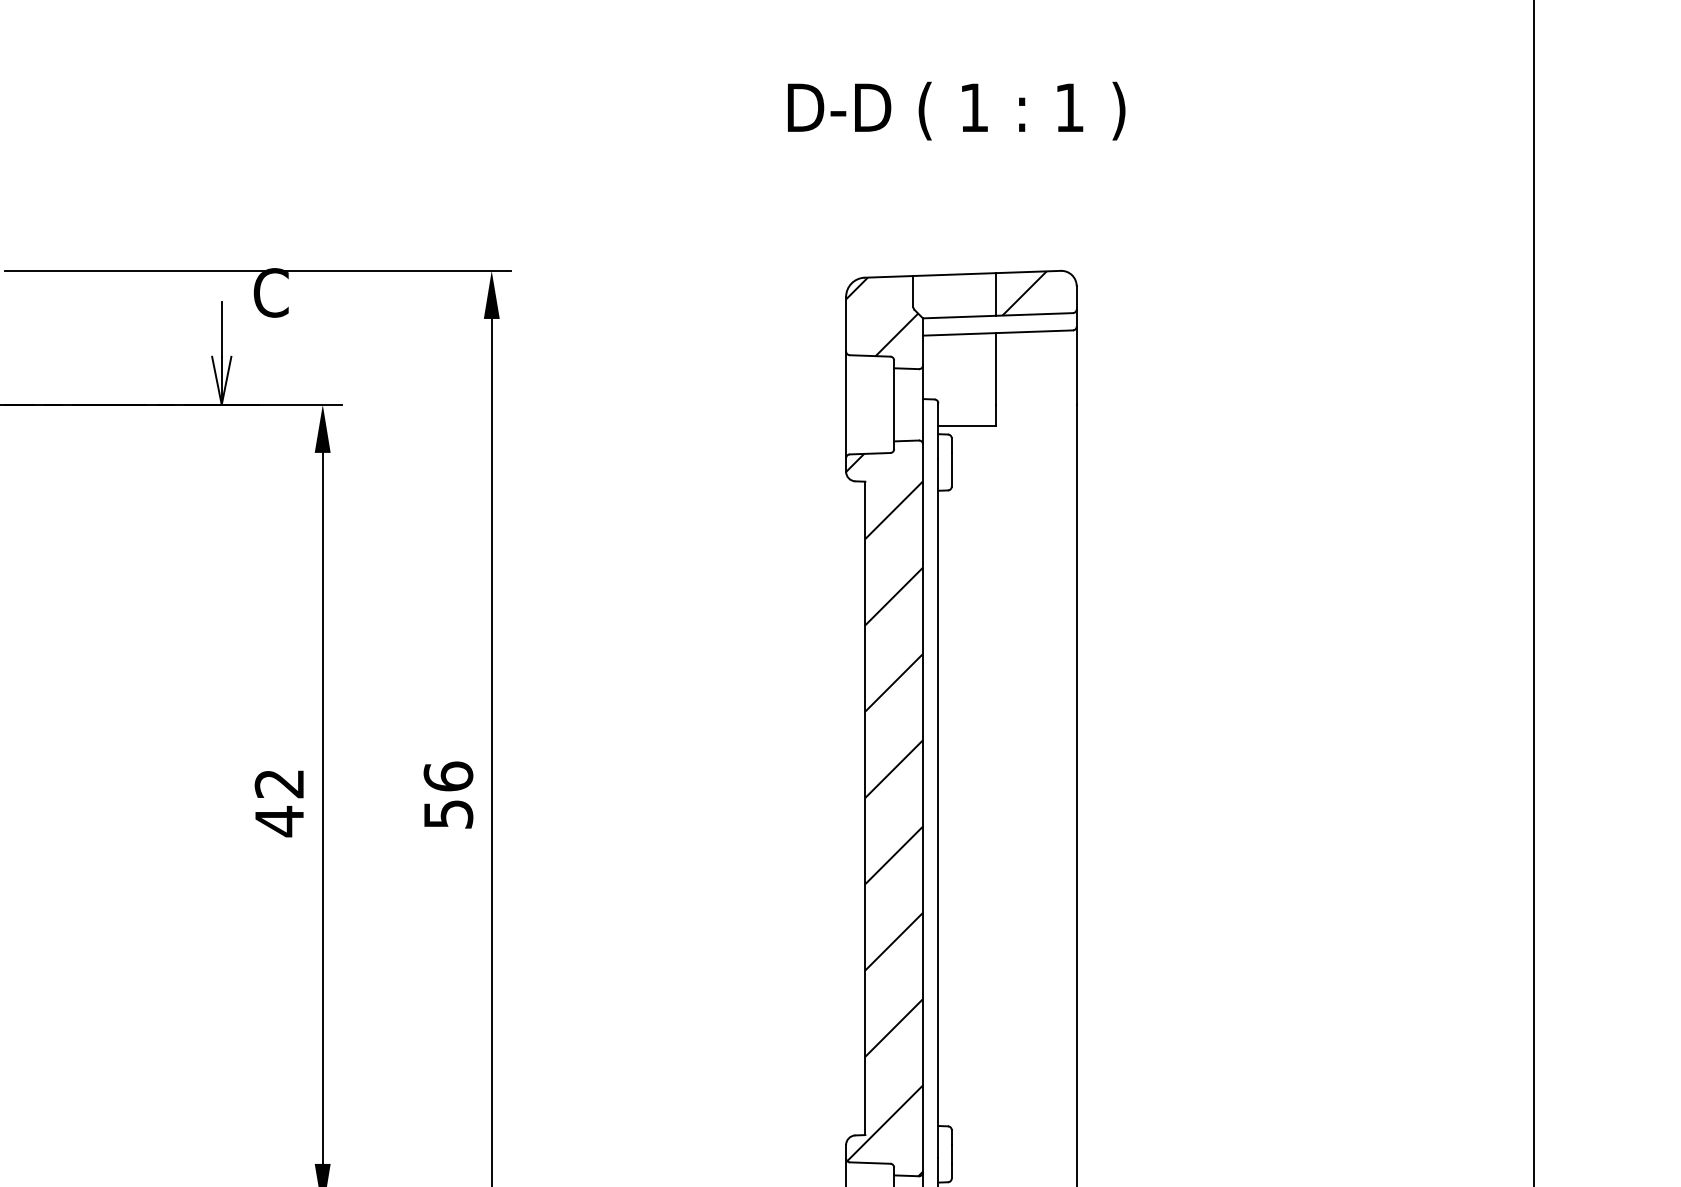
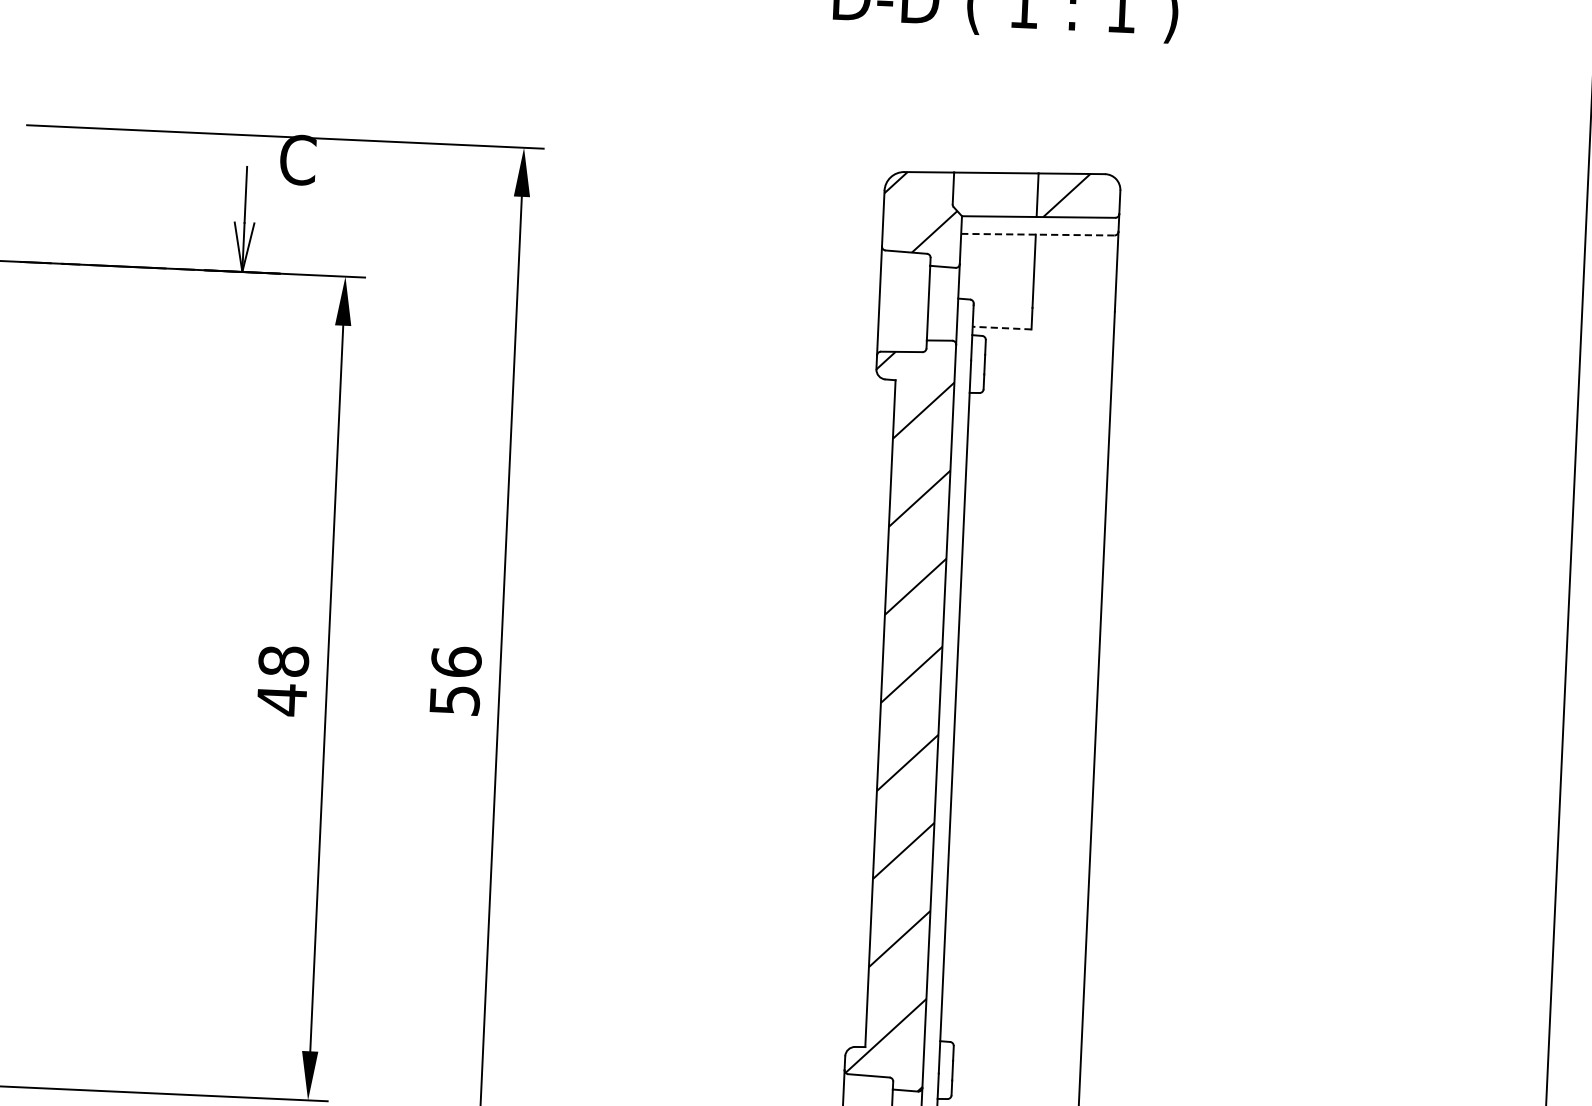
line: (998, 333) -> (1038, 235), solid -> dashed
line: (967, 425) -> (1002, 327), solid -> dashed
text: (279, 783) -> (283, 661), 42 -> 48

